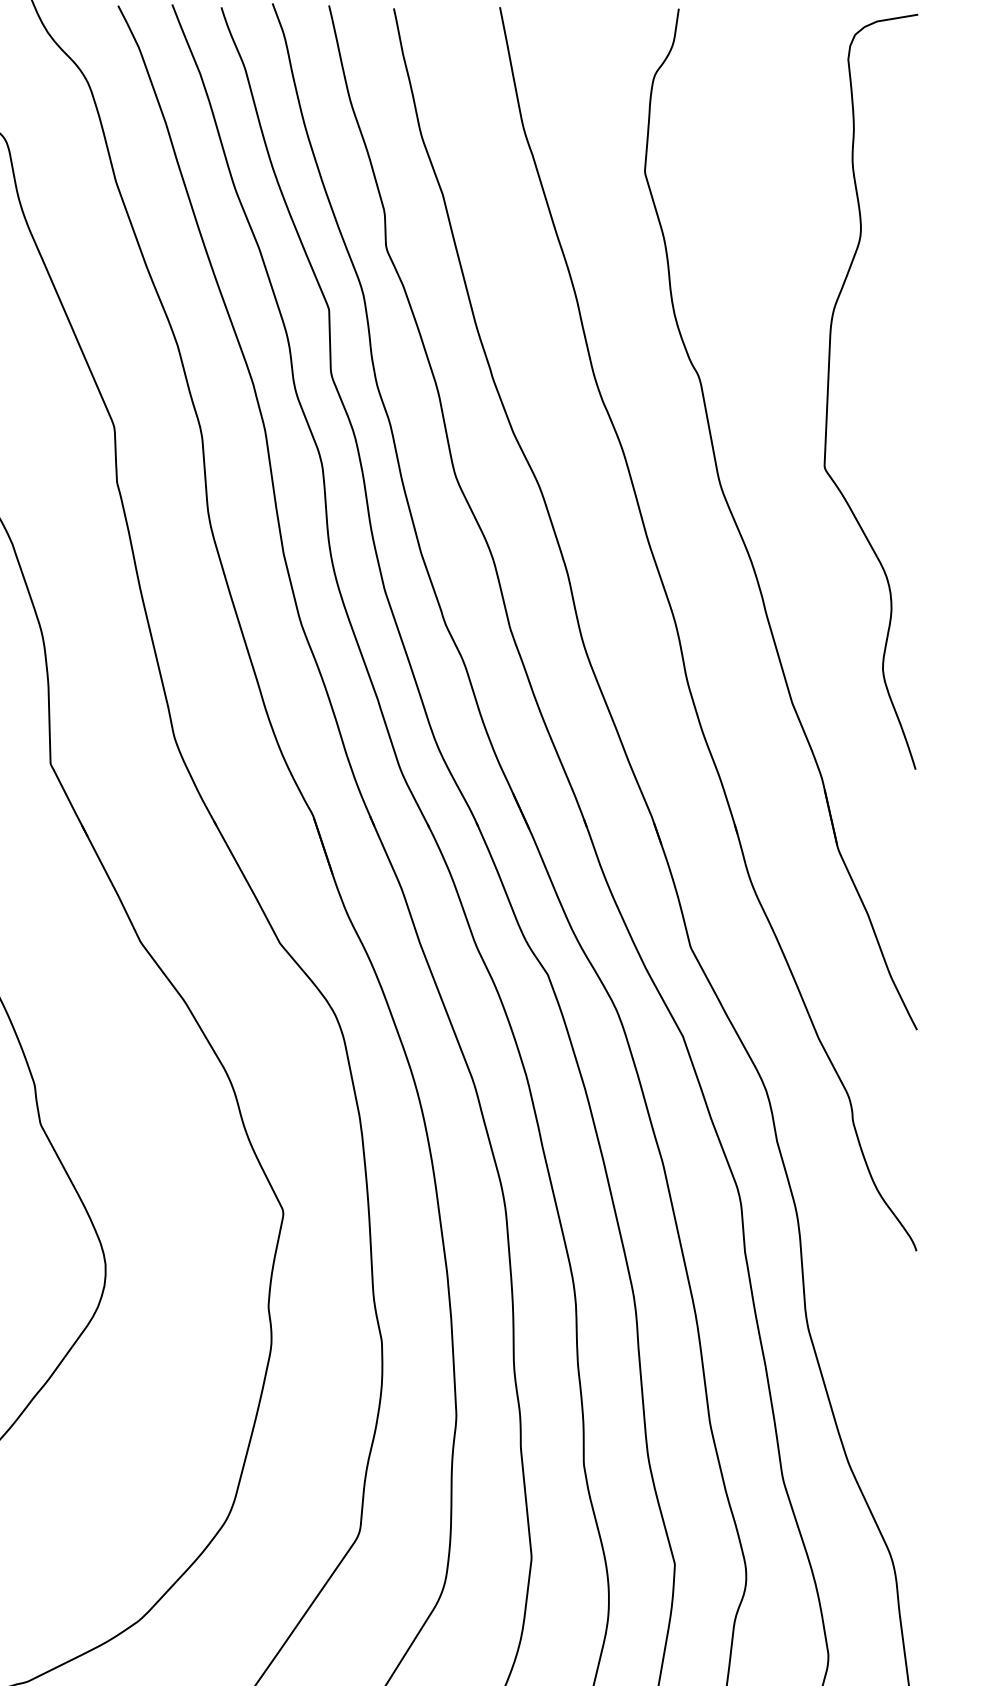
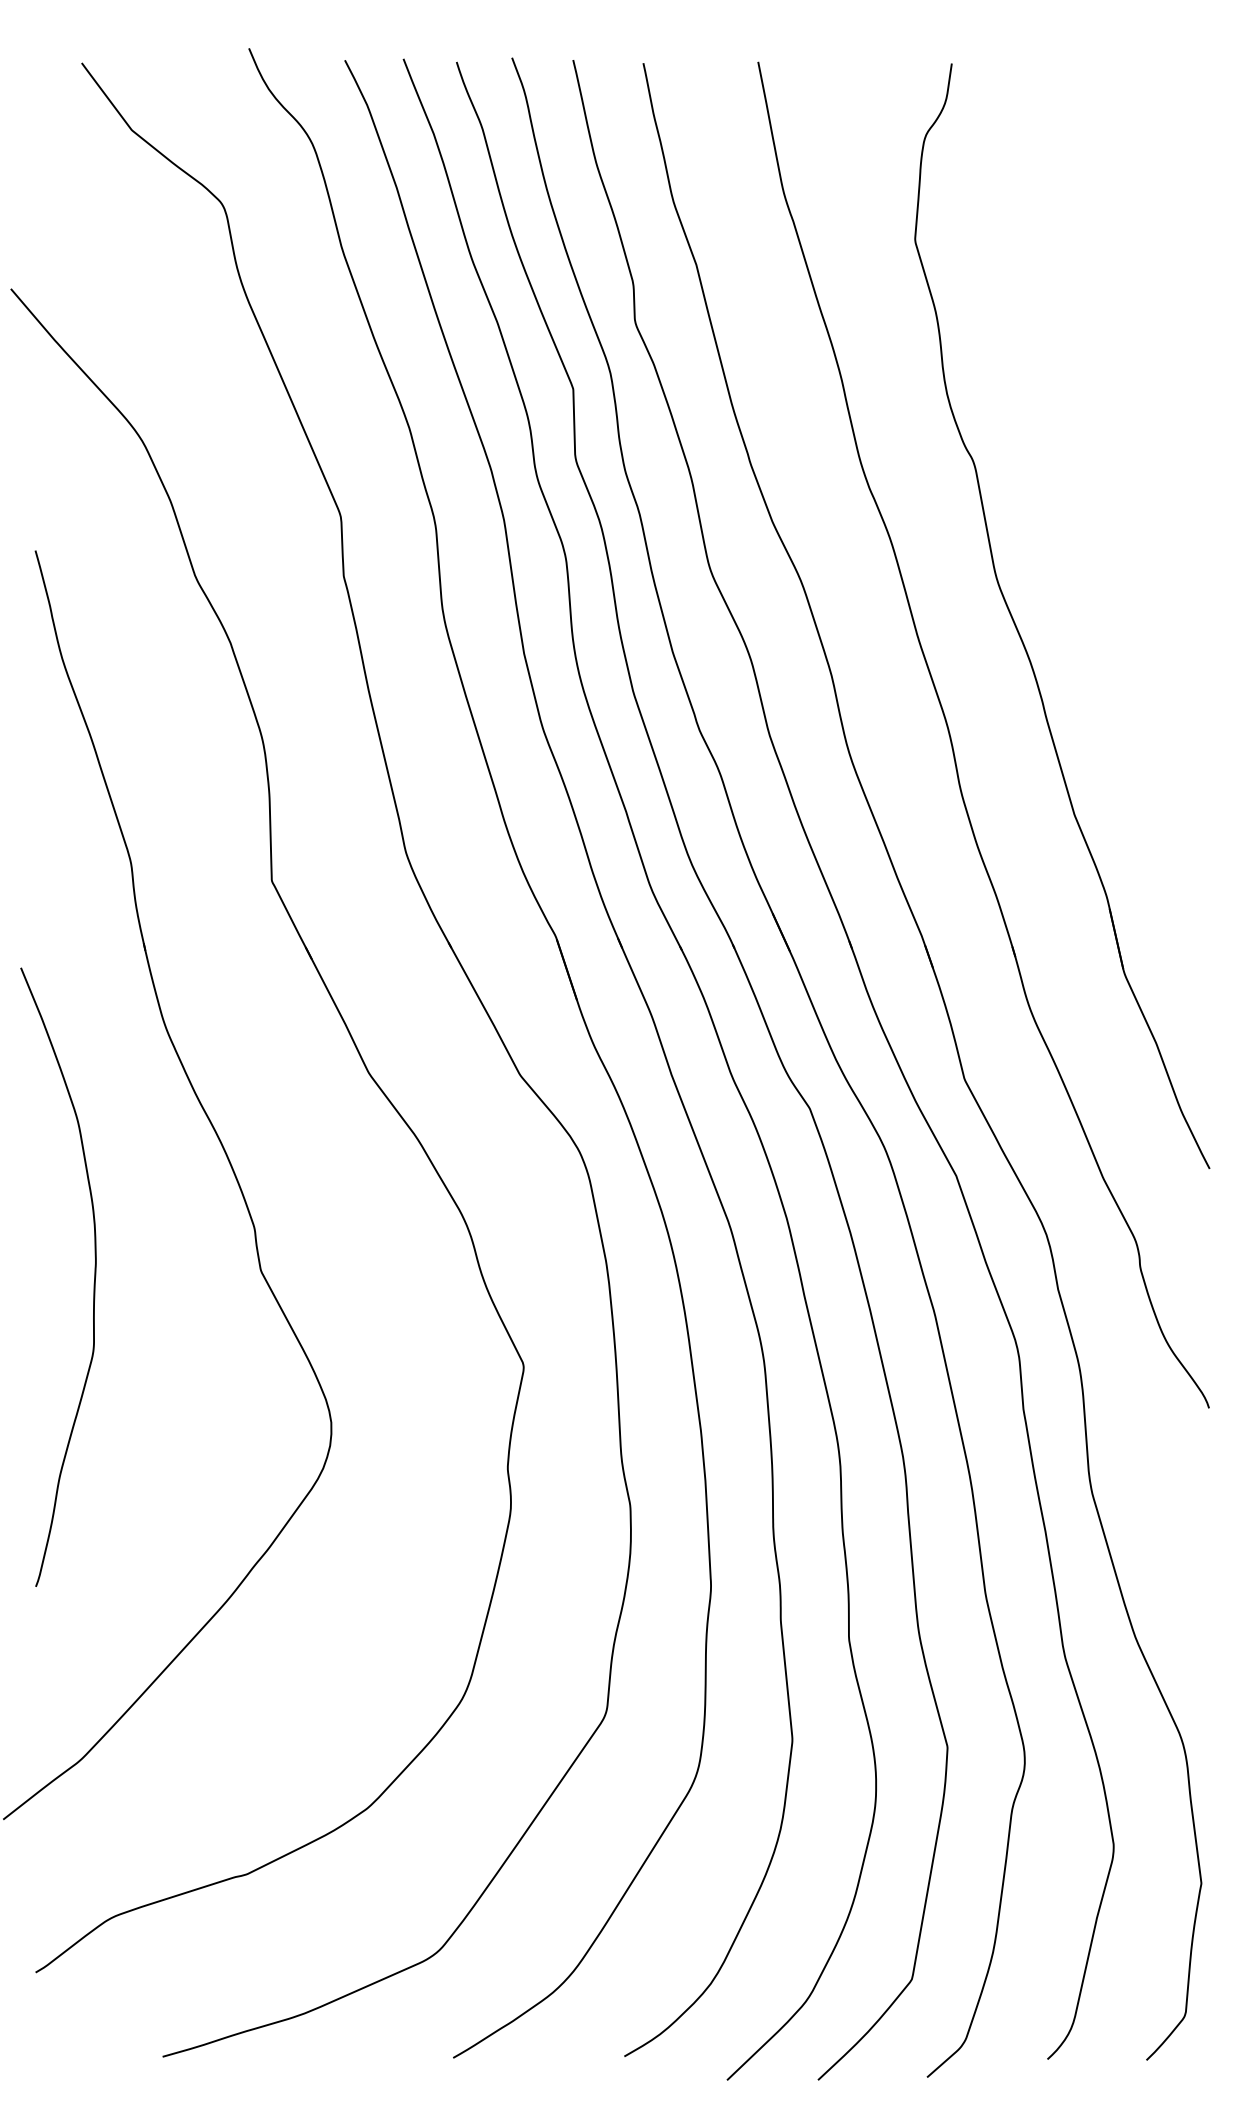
curve: (829, 389) -> (1114, 475), removed

